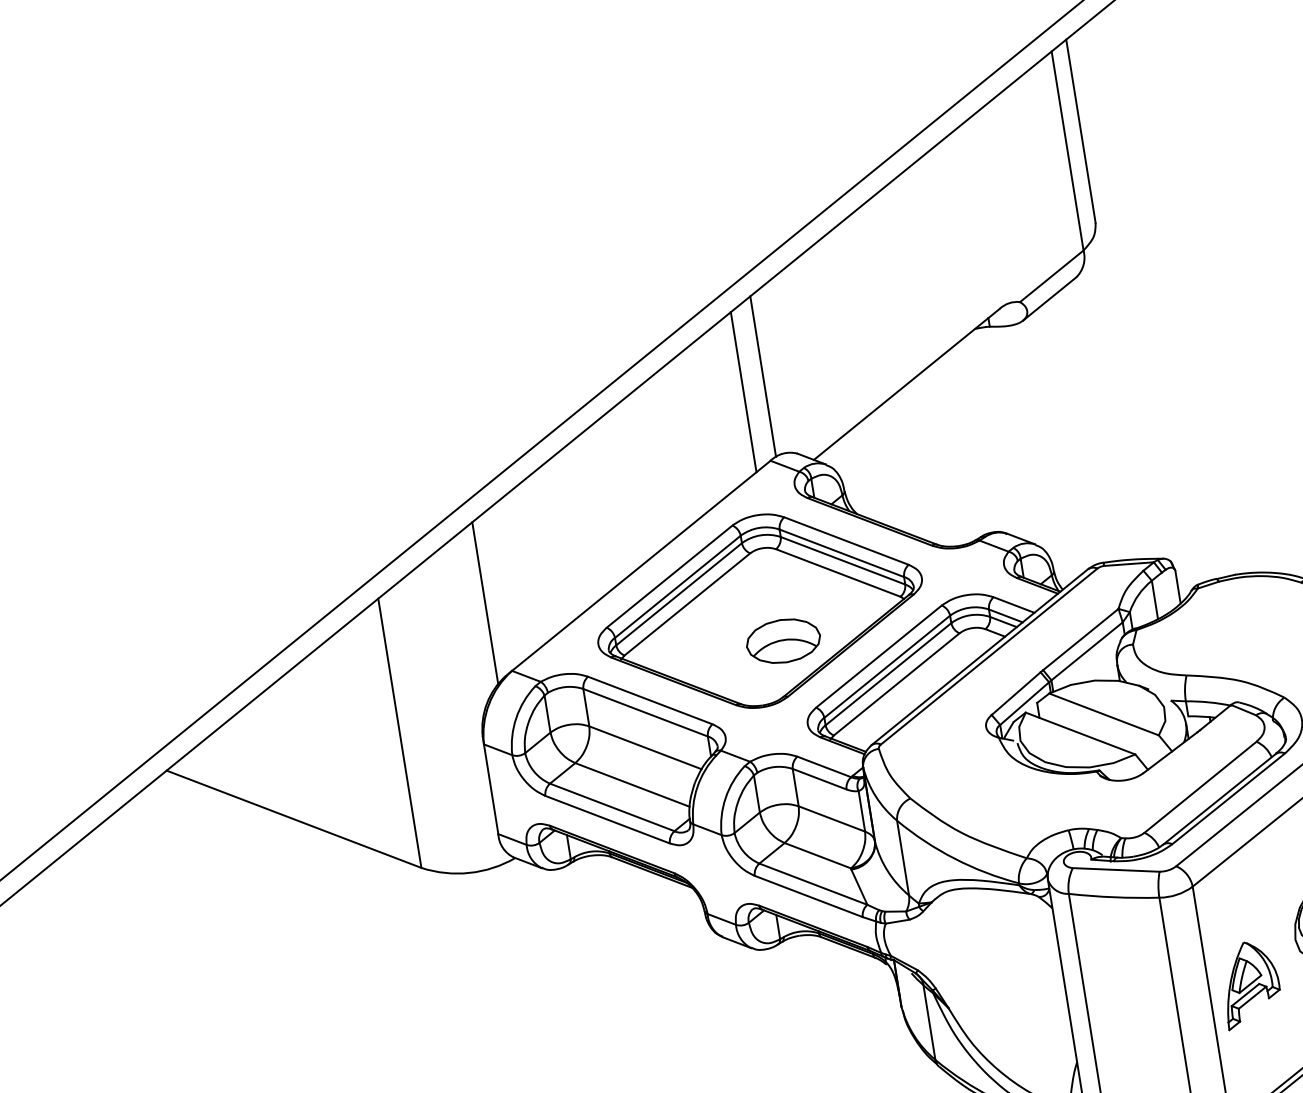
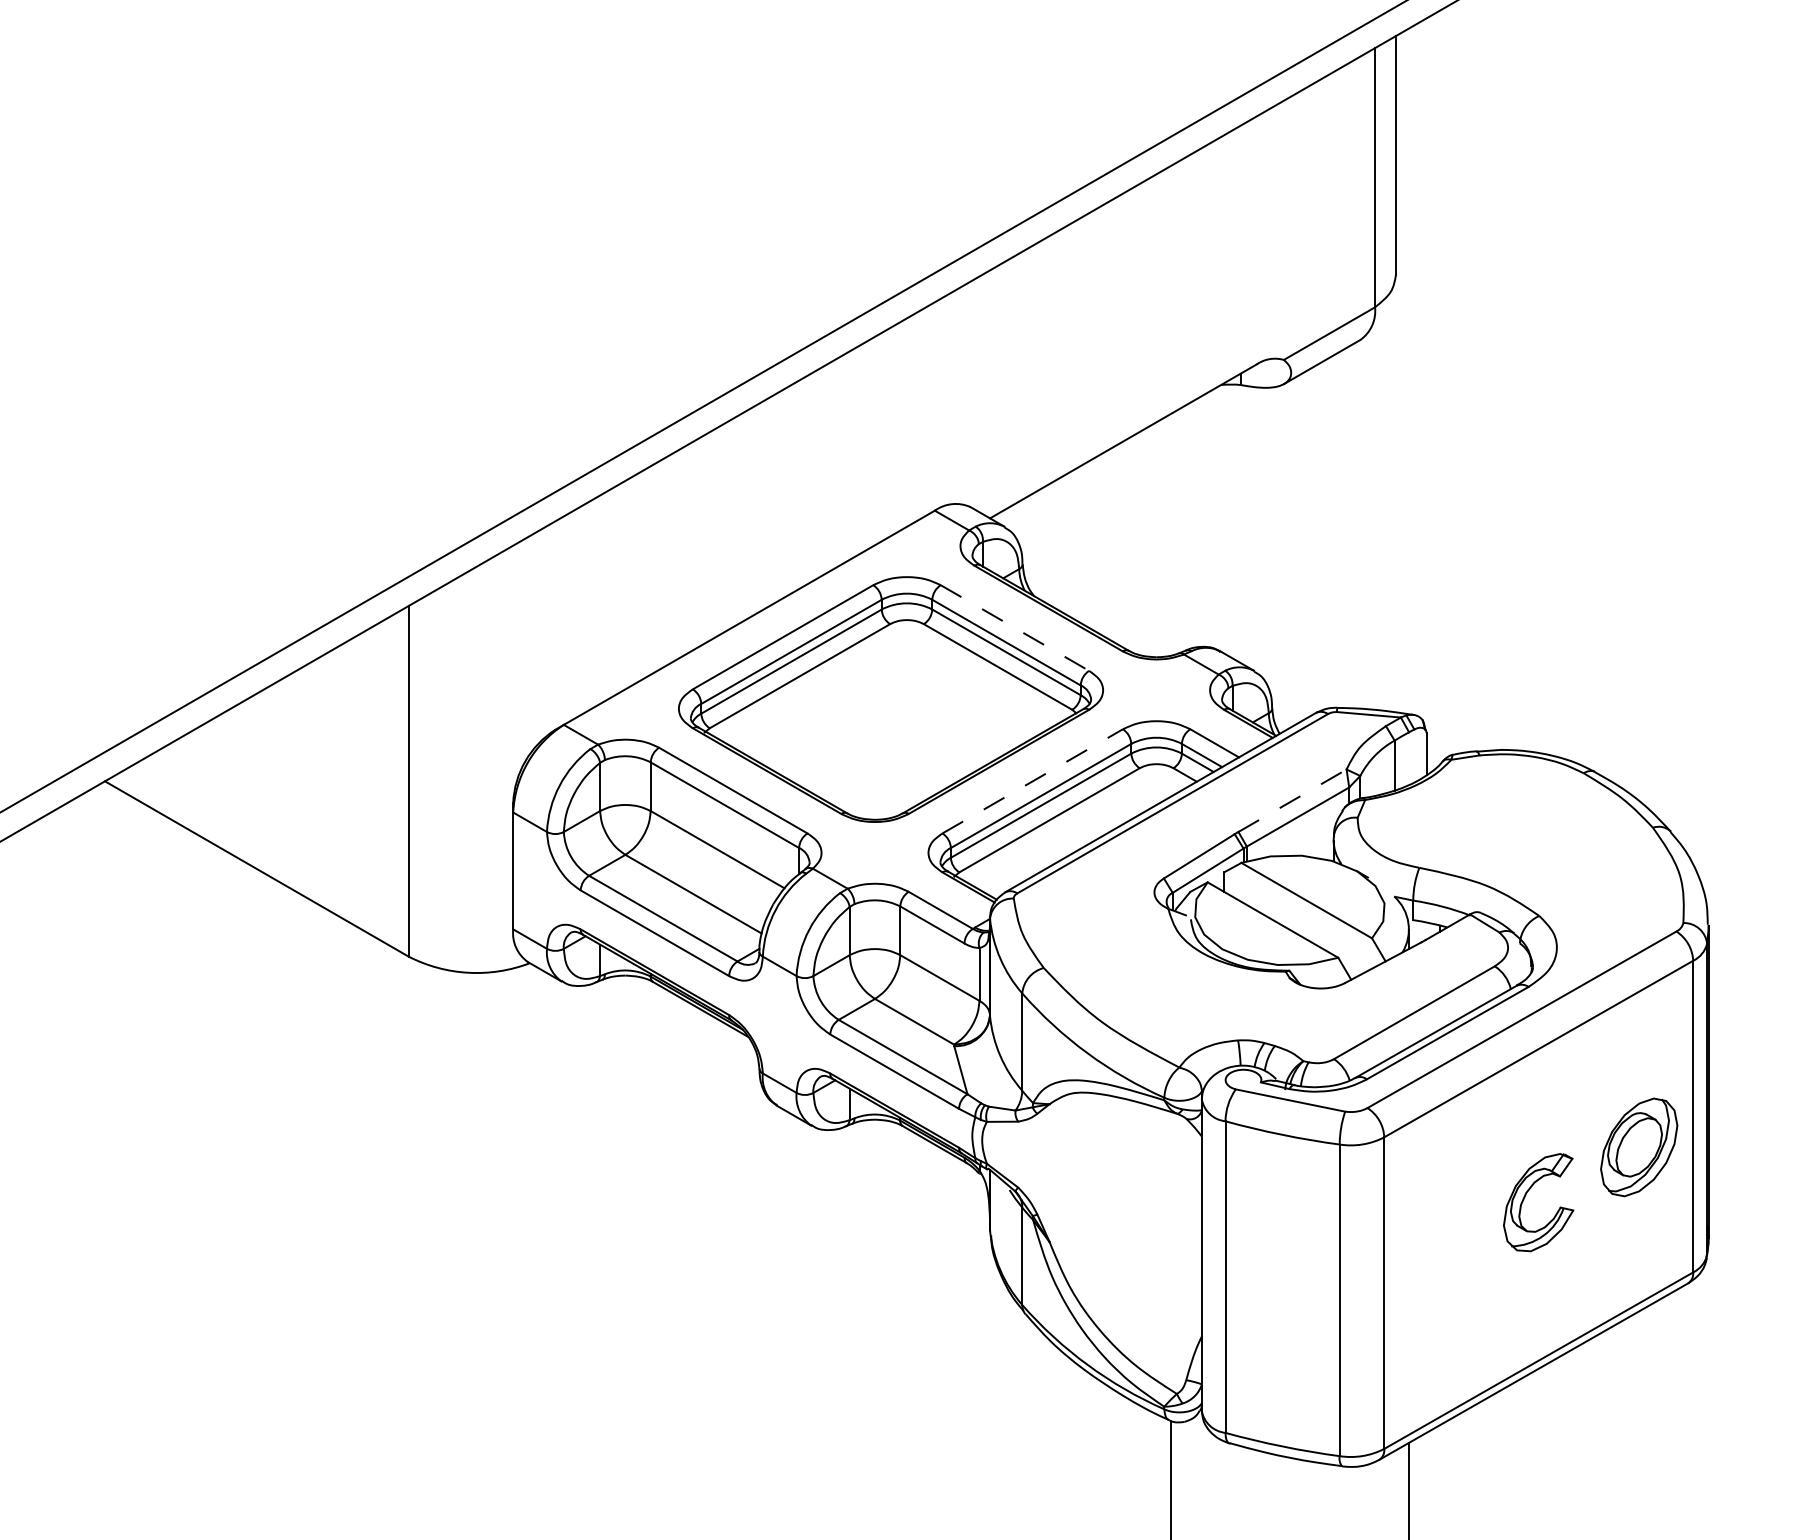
line: (763, 376) -> (942, 401), removed
line: (743, 391) -> (914, 417), removed
line: (846, 541) -> (1014, 628), solid -> dashed
line: (485, 603) -> (543, 633), removed
line: (1080, 639) -> (1292, 800), solid -> dashed
part: (783, 641) -> (914, 742), removed
line: (879, 656) -> (1033, 781), solid -> dashed
part: (1250, 983) -> (1437, 1272), removed

